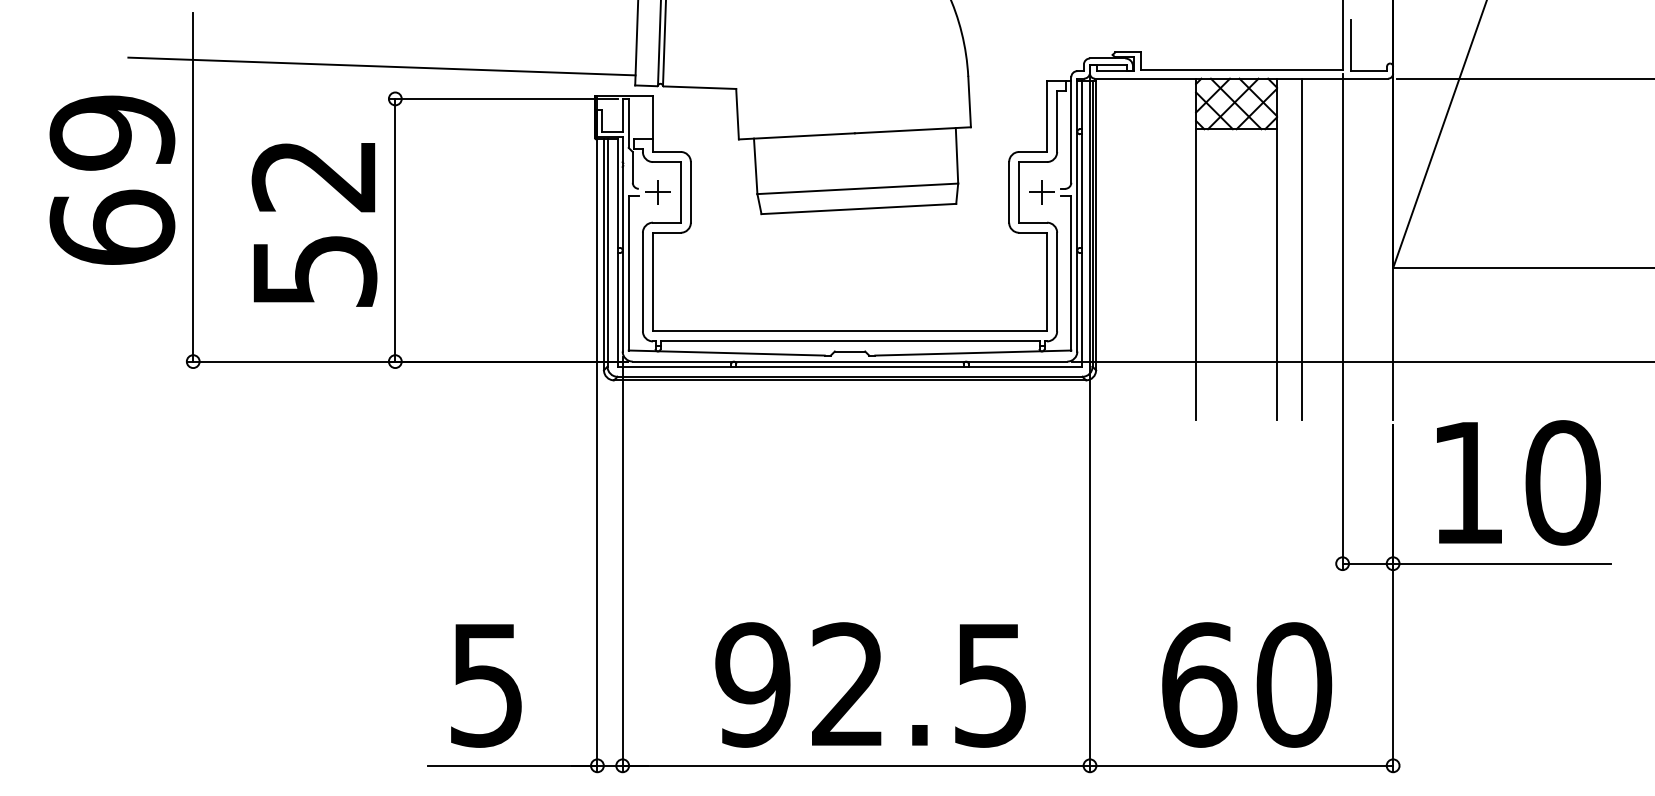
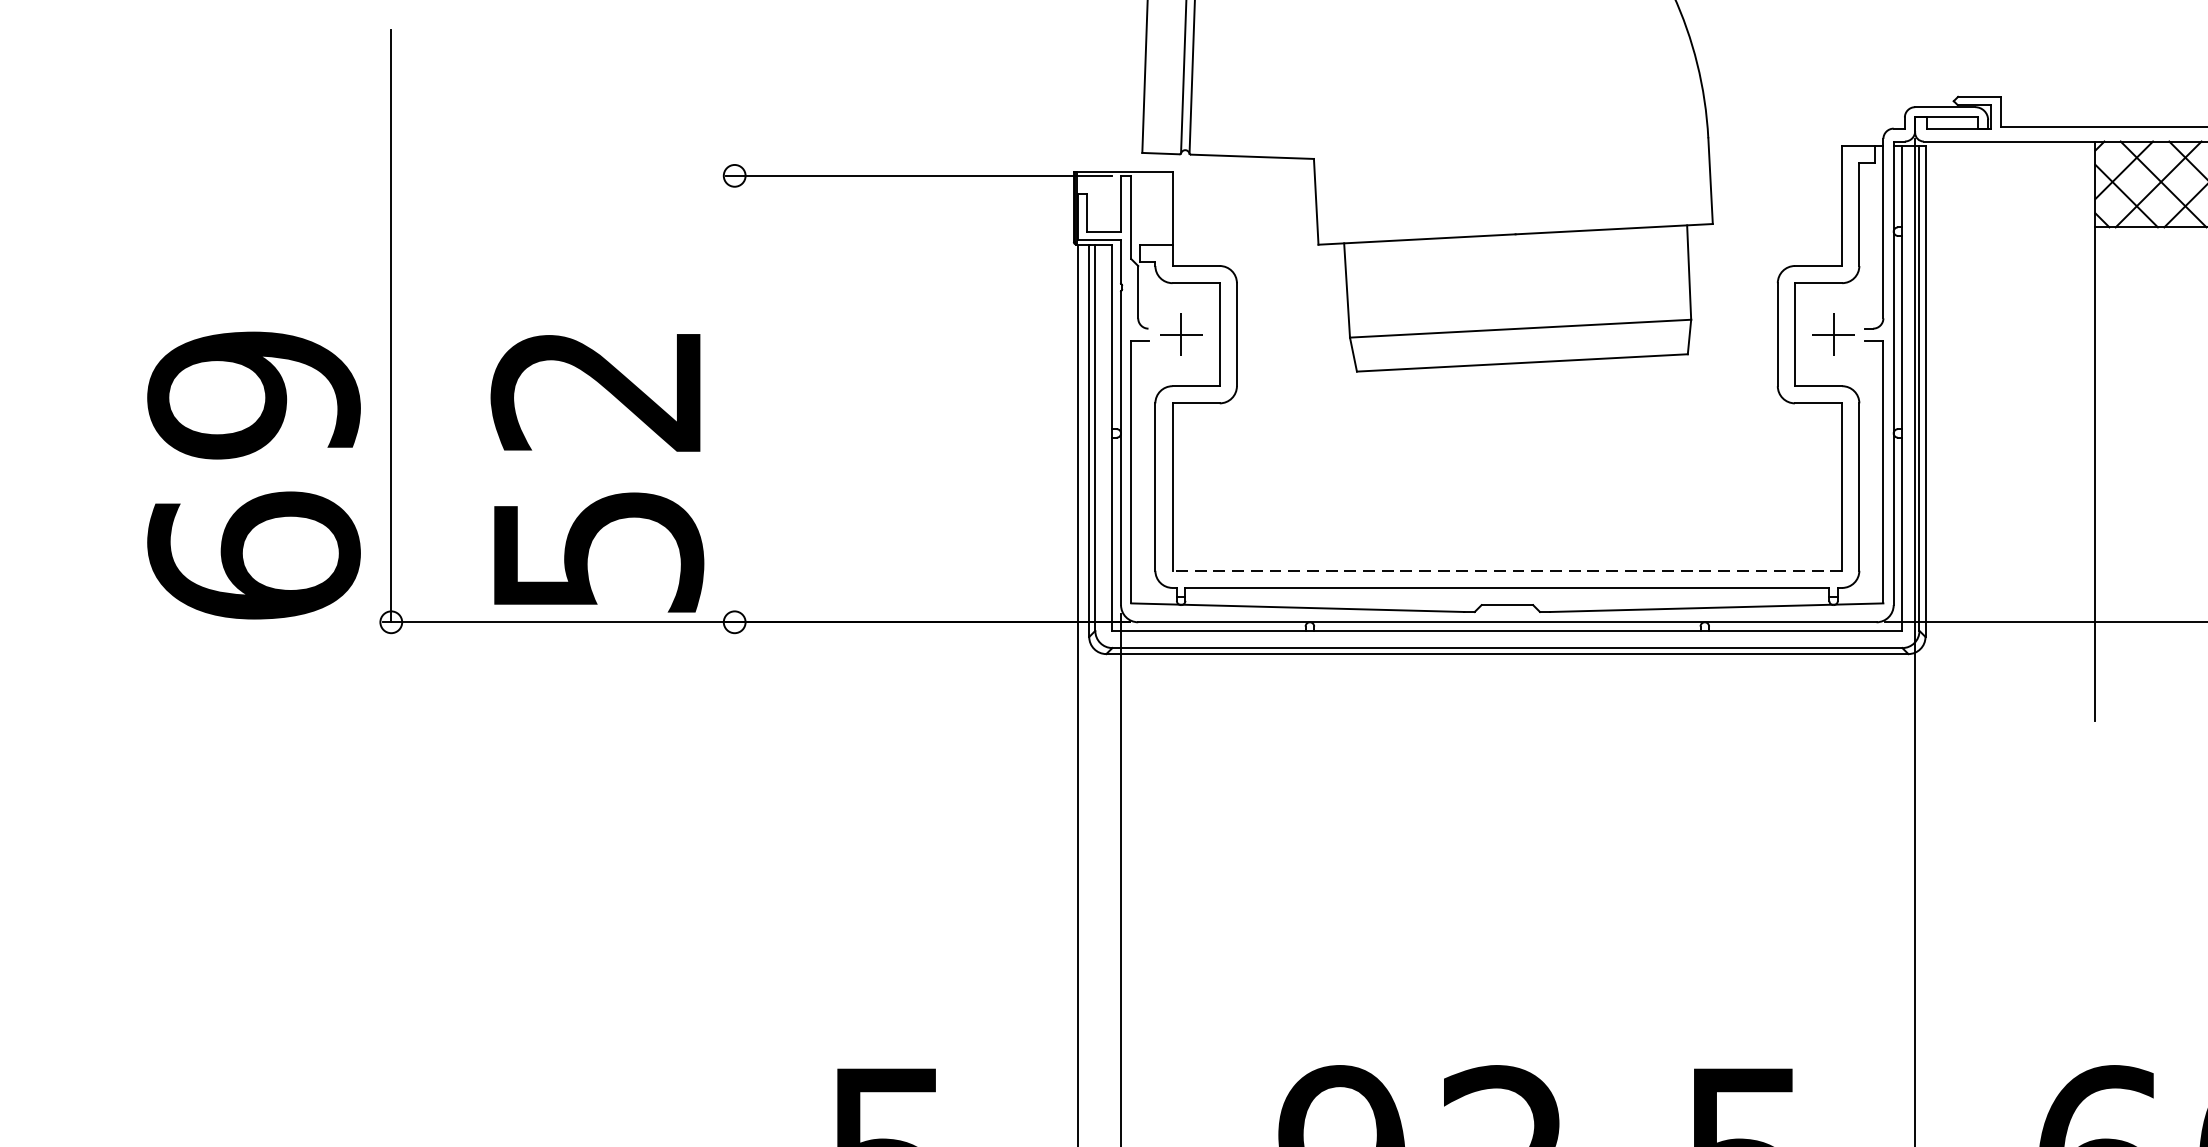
line: (381, 66) -> (711, 120), removed
text: (112, 179) -> (254, 474), moved
text: (314, 224) -> (597, 472), moved
line: (395, 229) -> (734, 397), removed
line: (849, 331) -> (1506, 571), solid -> dashed

